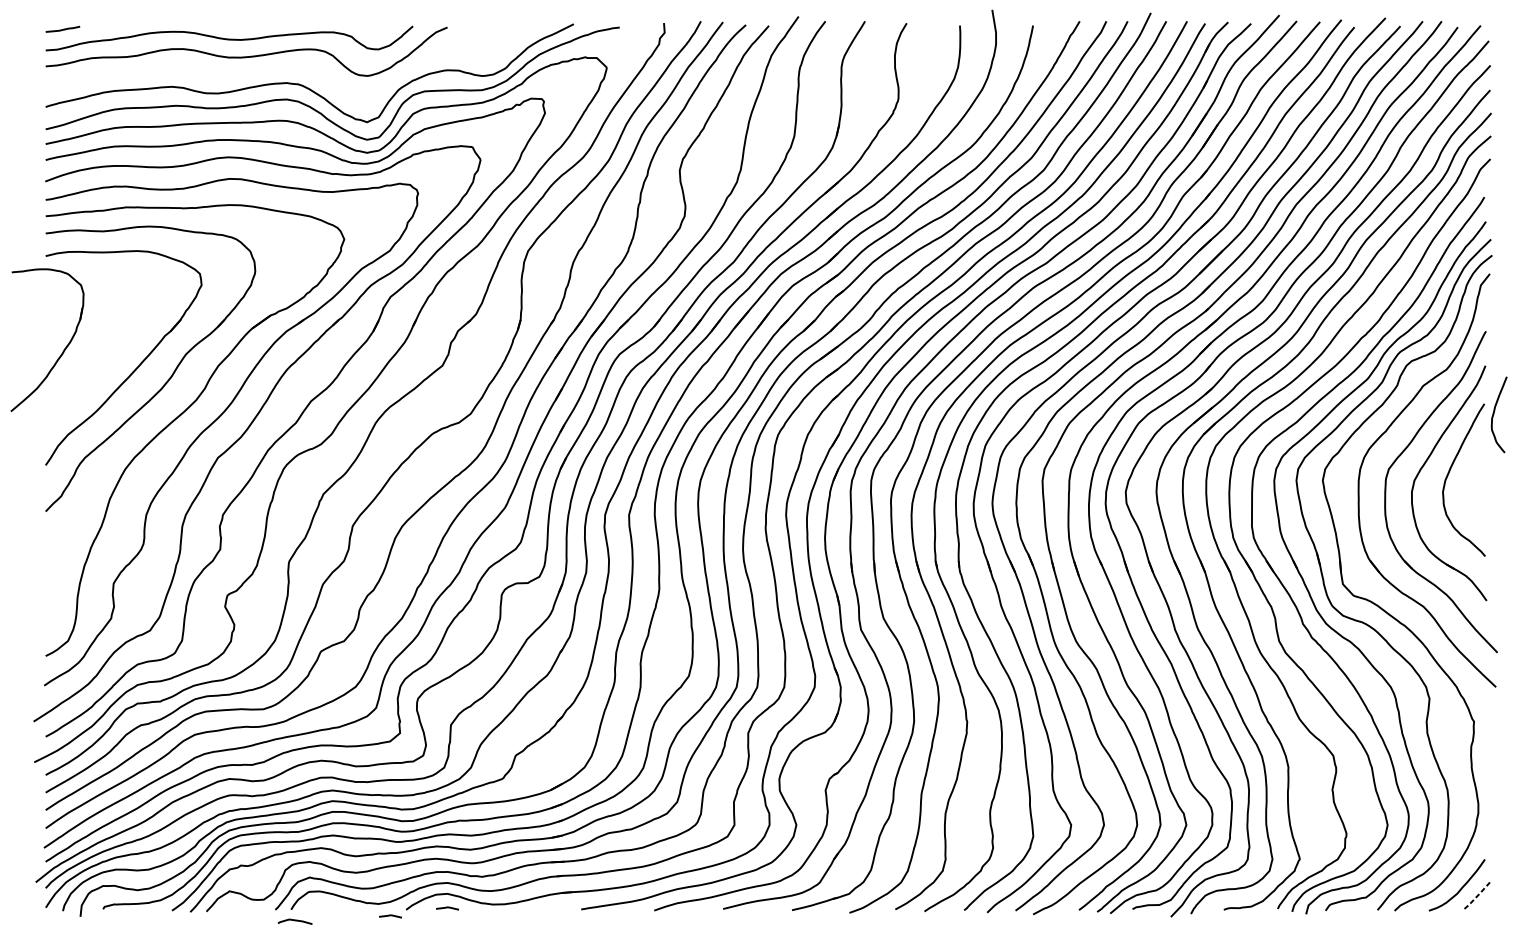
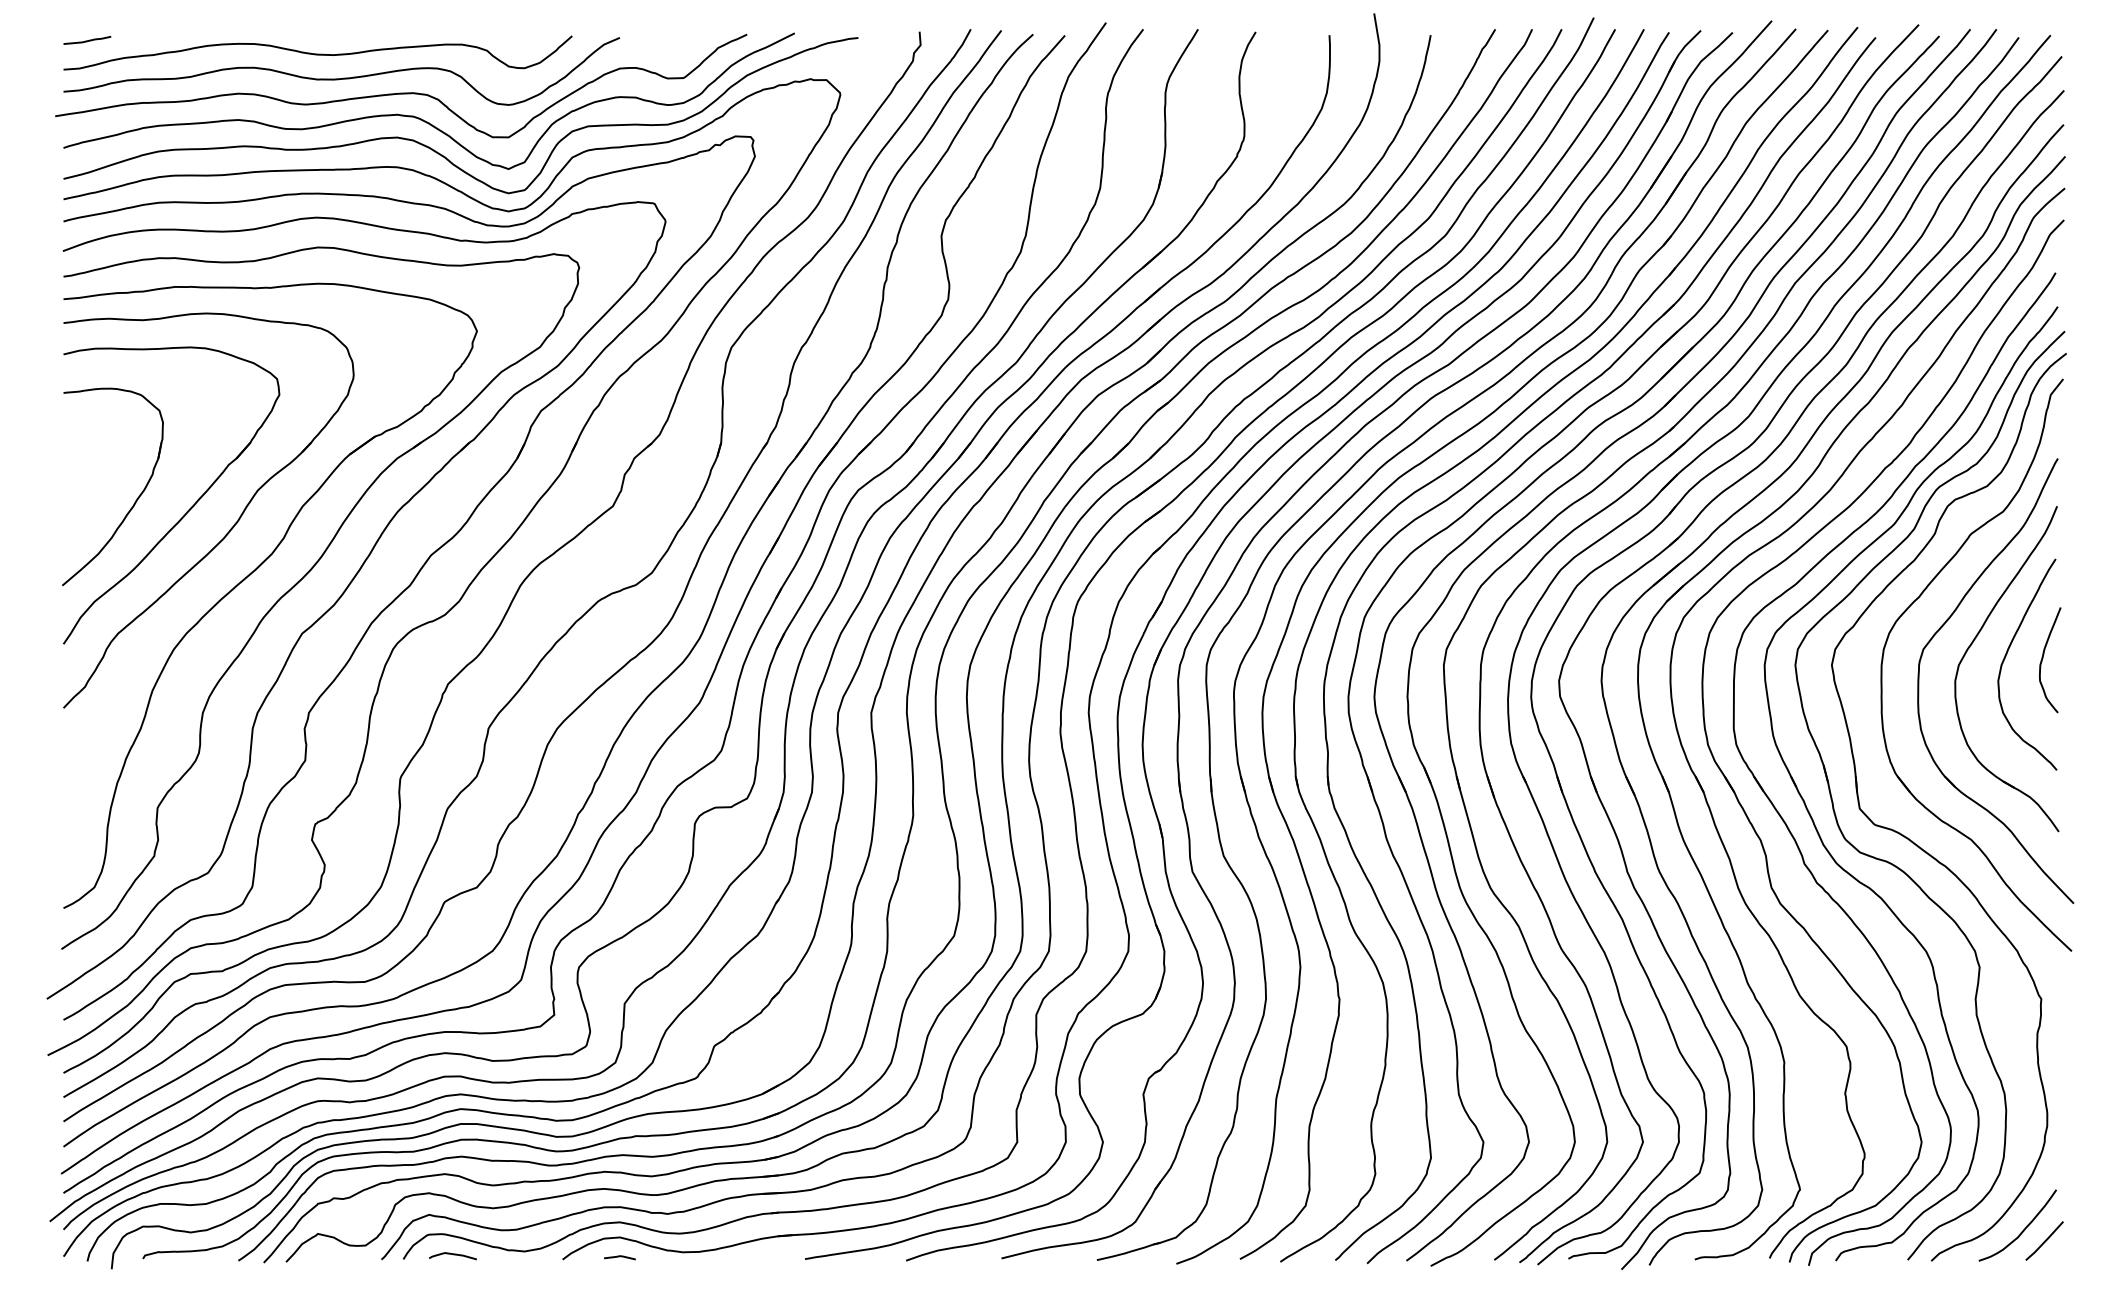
curve: (289, 66) -> (401, 92), added
part: (64, 348) -> (136, 498), moved
curve: (1494, 413) -> (2043, 658), moved
line: (1476, 896) -> (2044, 1241), dashed -> solid
line: (390, 916) -> (540, 1268), removed
curve: (295, 921) -> (453, 1255), moved

